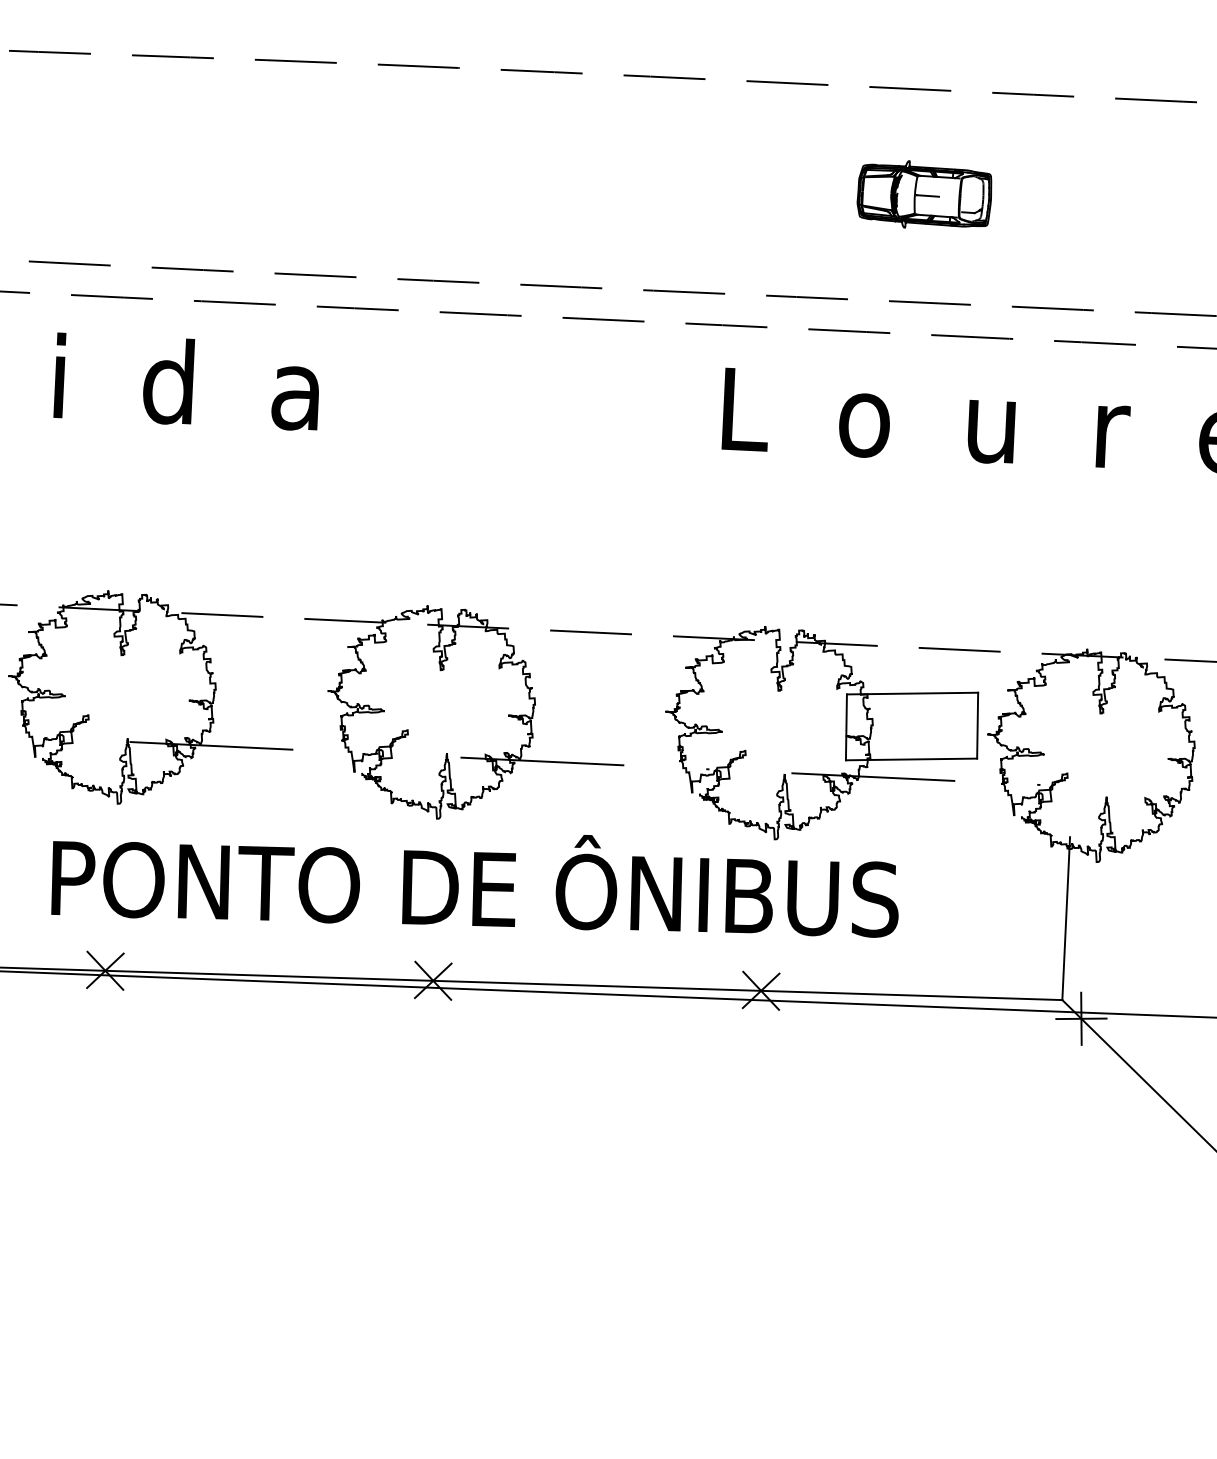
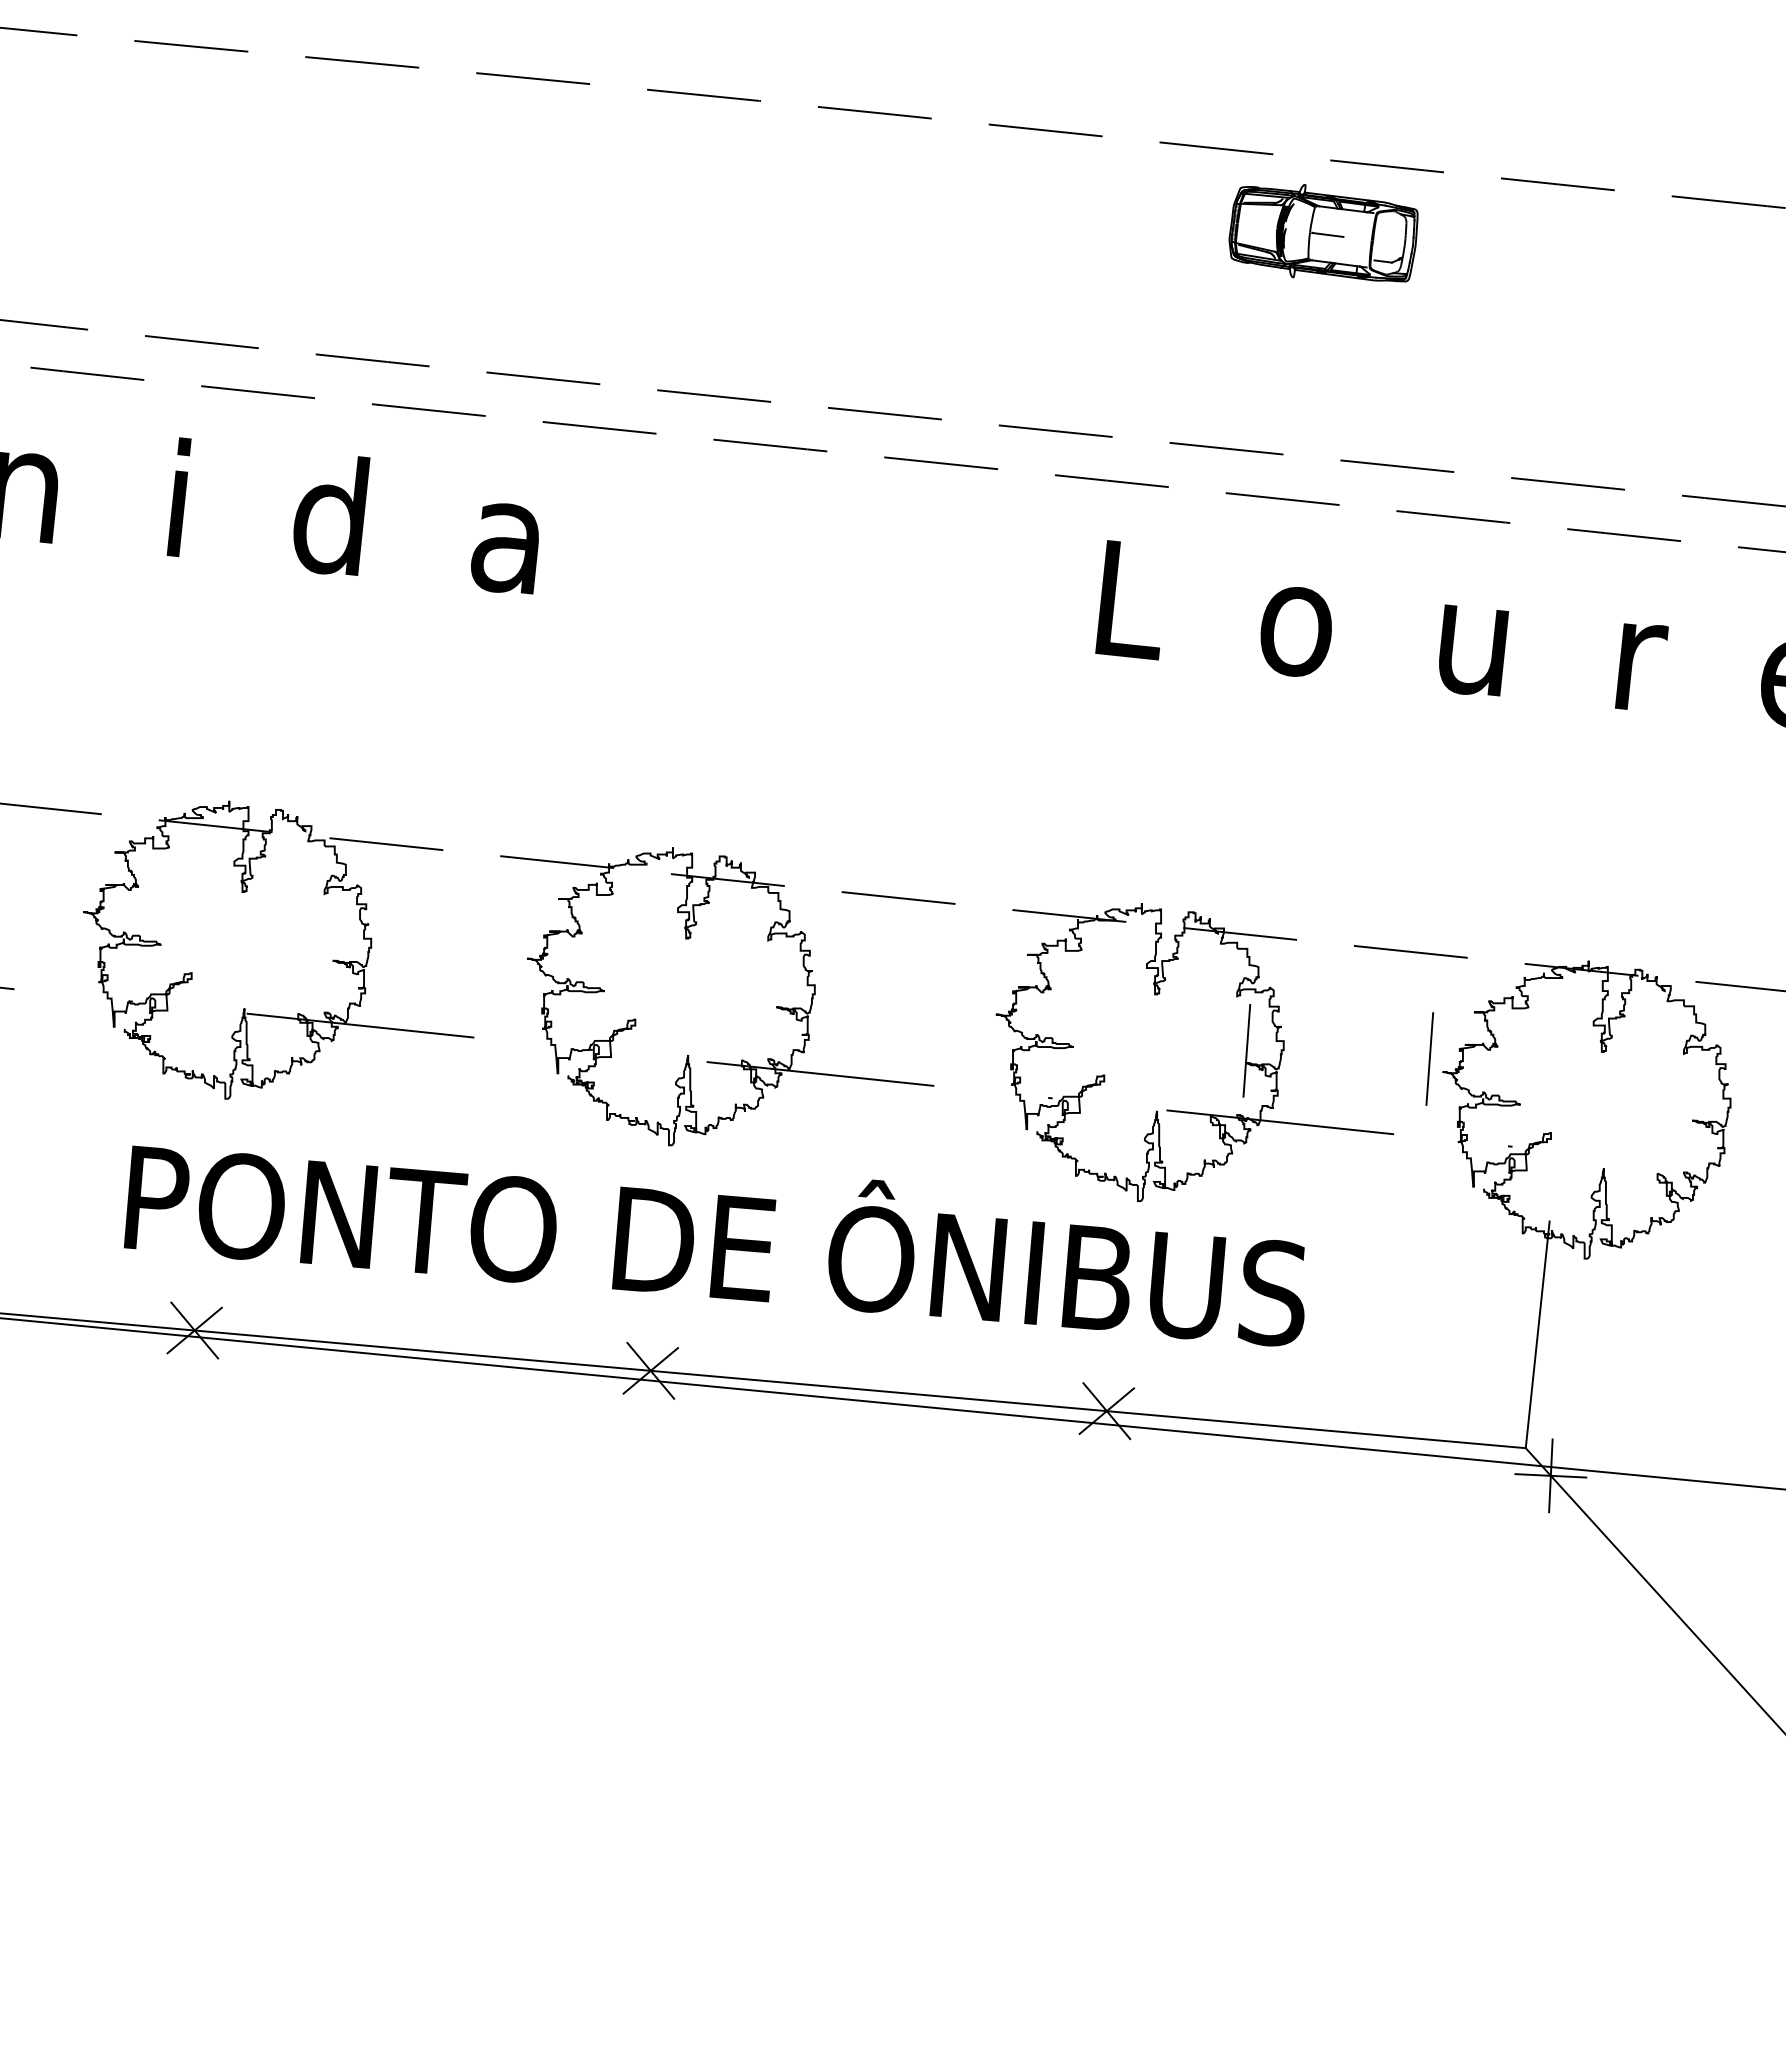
part: (924, 195) -> (1323, 233), moved
line: (912, 693) -> (1341, 1009), removed
line: (911, 759) -> (1334, 1100), removed

